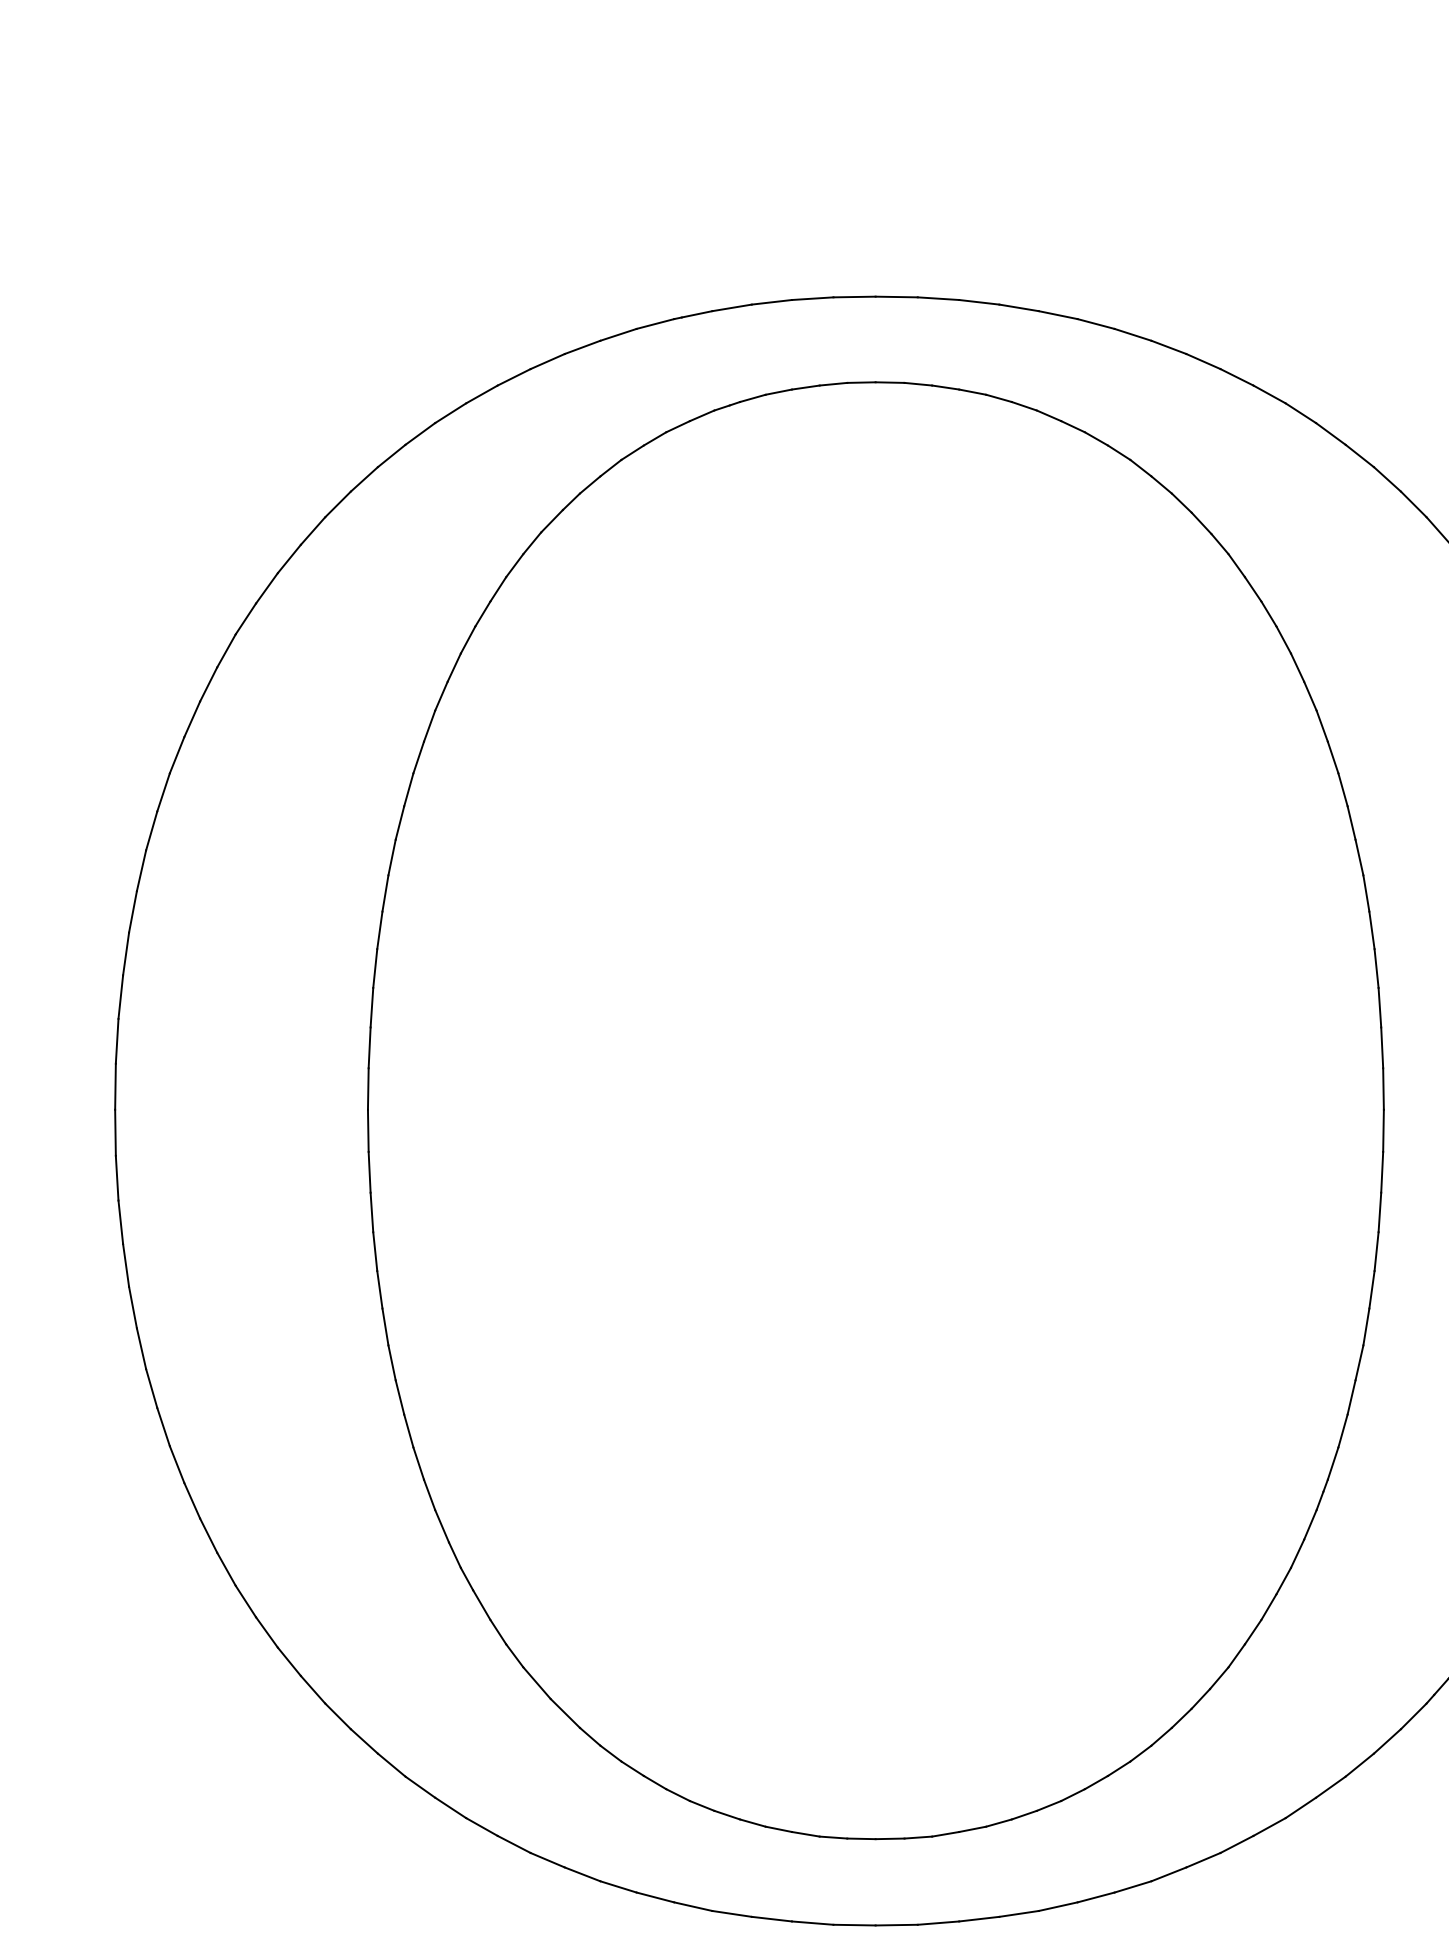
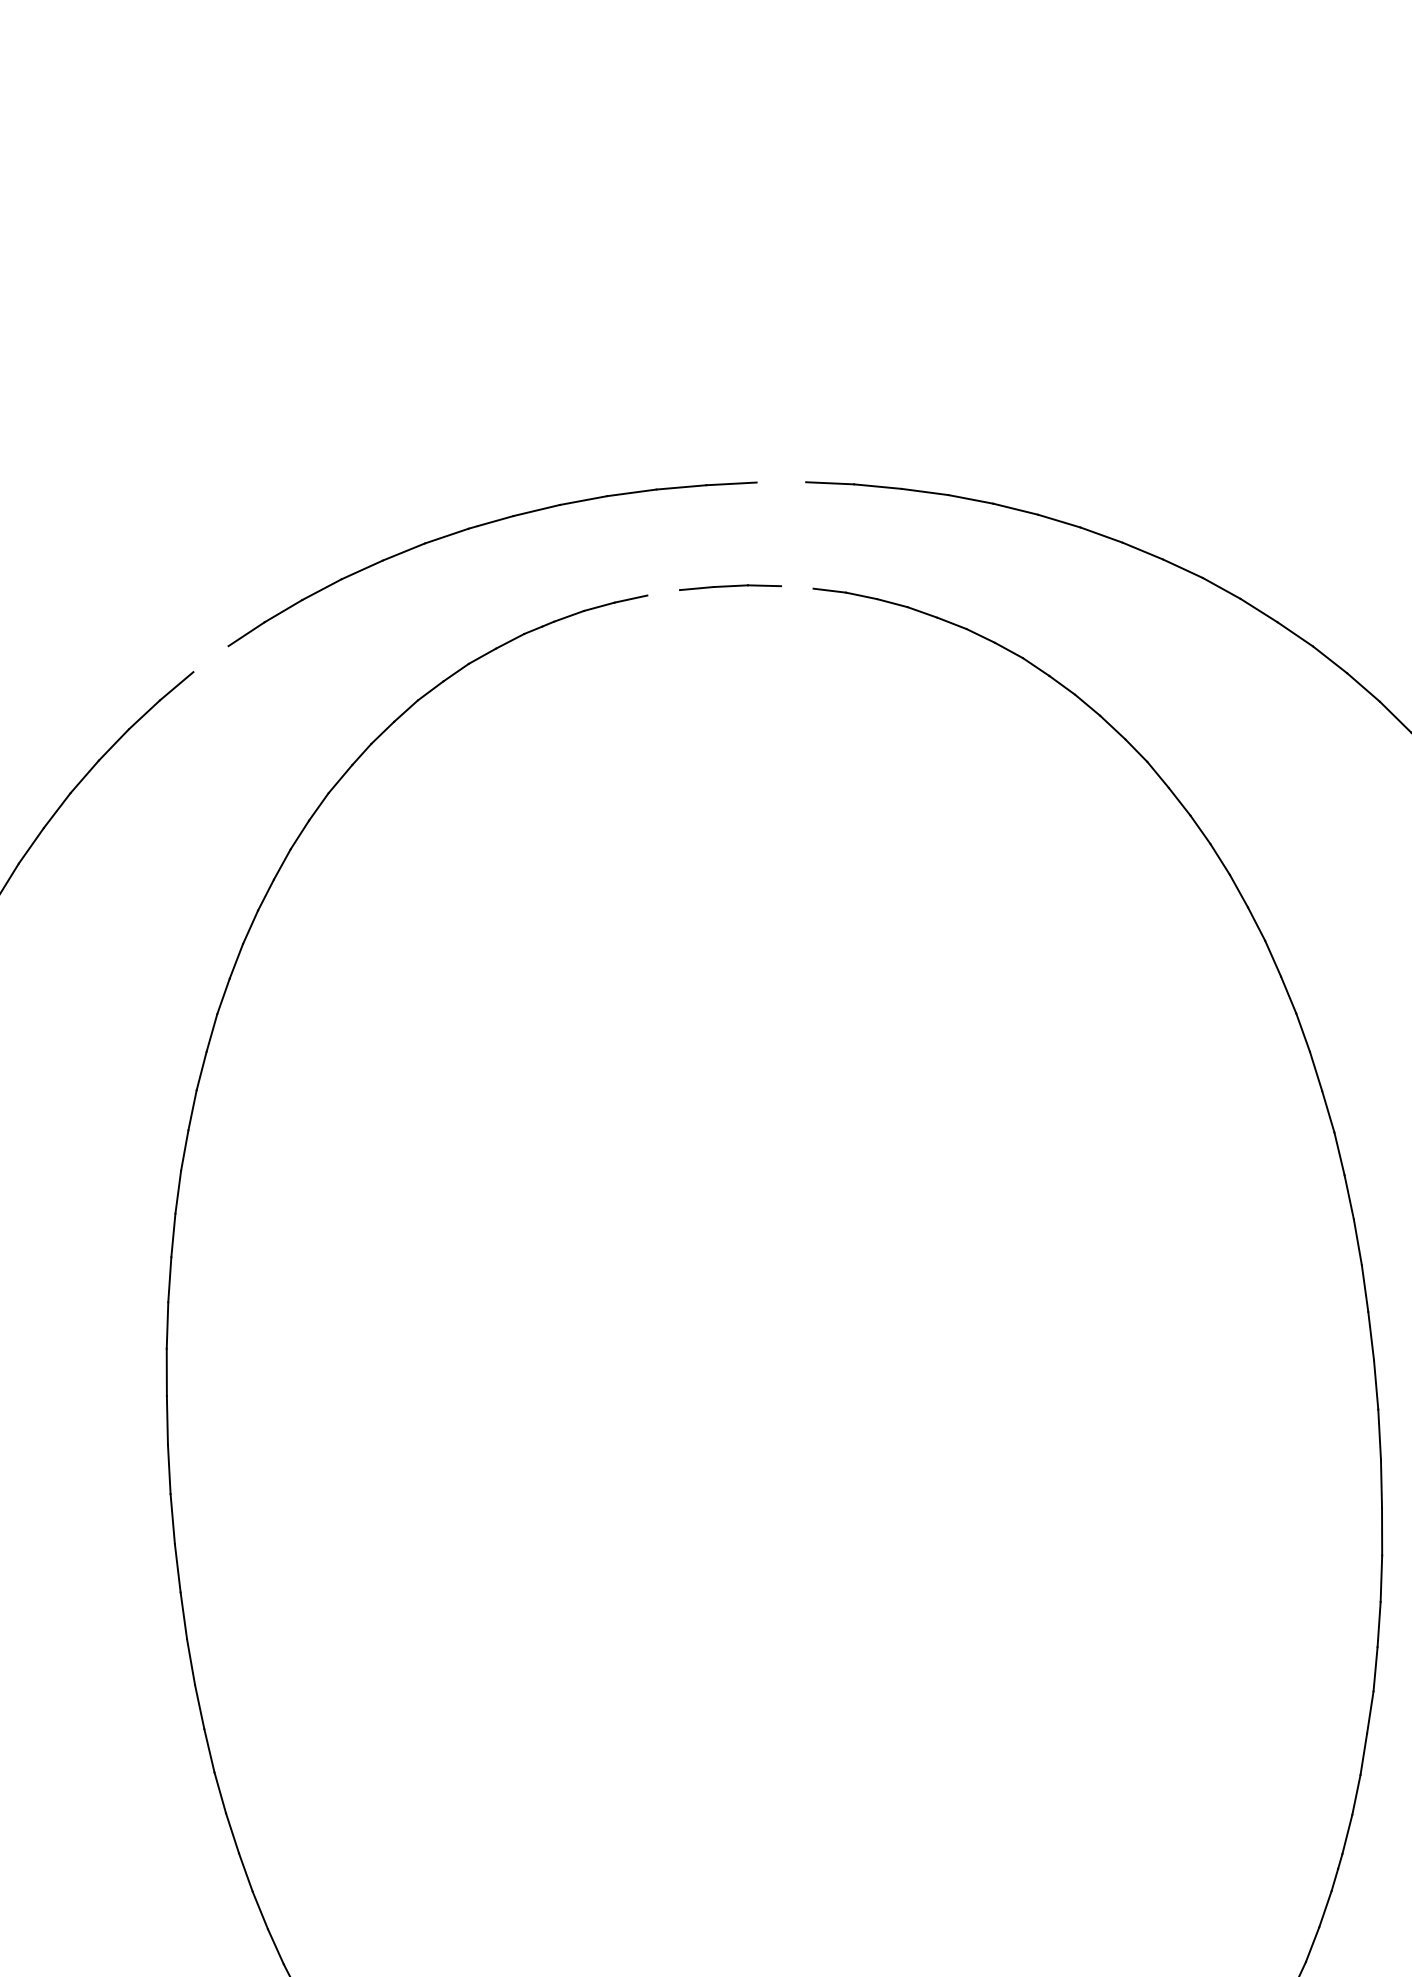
line: (938, 298) -> (781, 482), removed
line: (833, 383) -> (663, 591), removed
line: (945, 387) -> (797, 587), removed
line: (450, 413) -> (210, 659), removed

